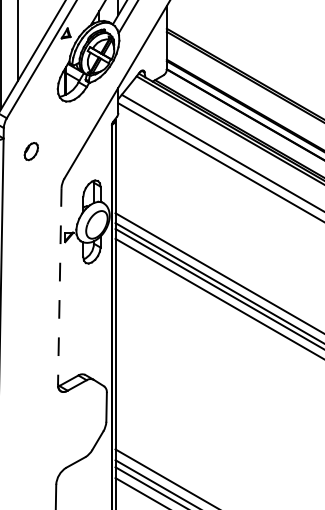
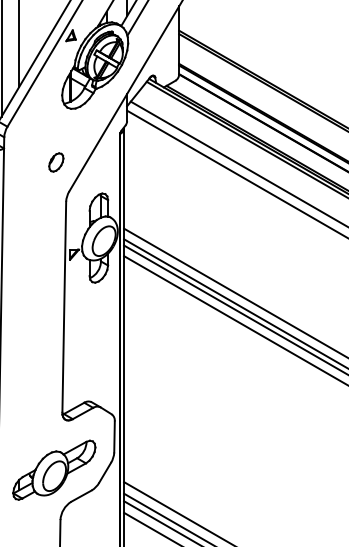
part: (30, 151) -> (55, 162), moved
line: (59, 286) -> (63, 307), dashed -> solid
part: (50, 437) -> (54, 469), added

